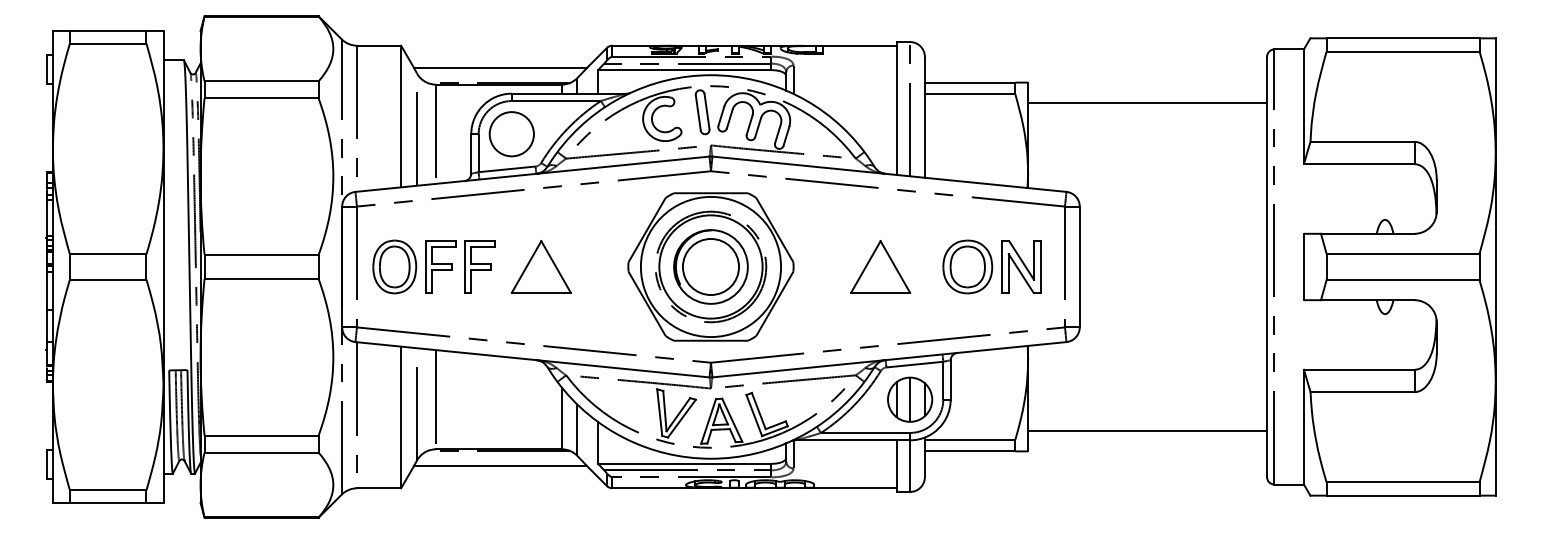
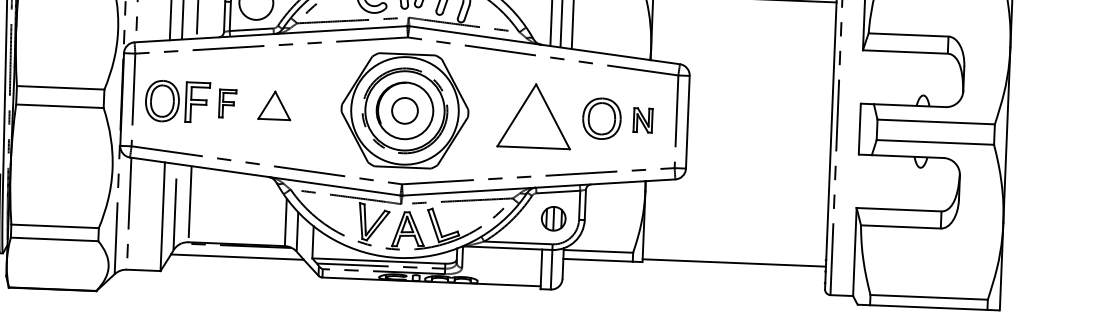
part: (479, 266) -> (227, 103), size x0.7
part: (540, 266) -> (274, 105), size x0.7
circle: (710, 266) -> (404, 110), size x0.6
part: (880, 266) -> (535, 115), size x1.6
part: (1021, 266) -> (643, 120), size x0.6
part: (910, 399) -> (553, 218), size x0.7
line: (1147, 430) -> (734, 262), moved

